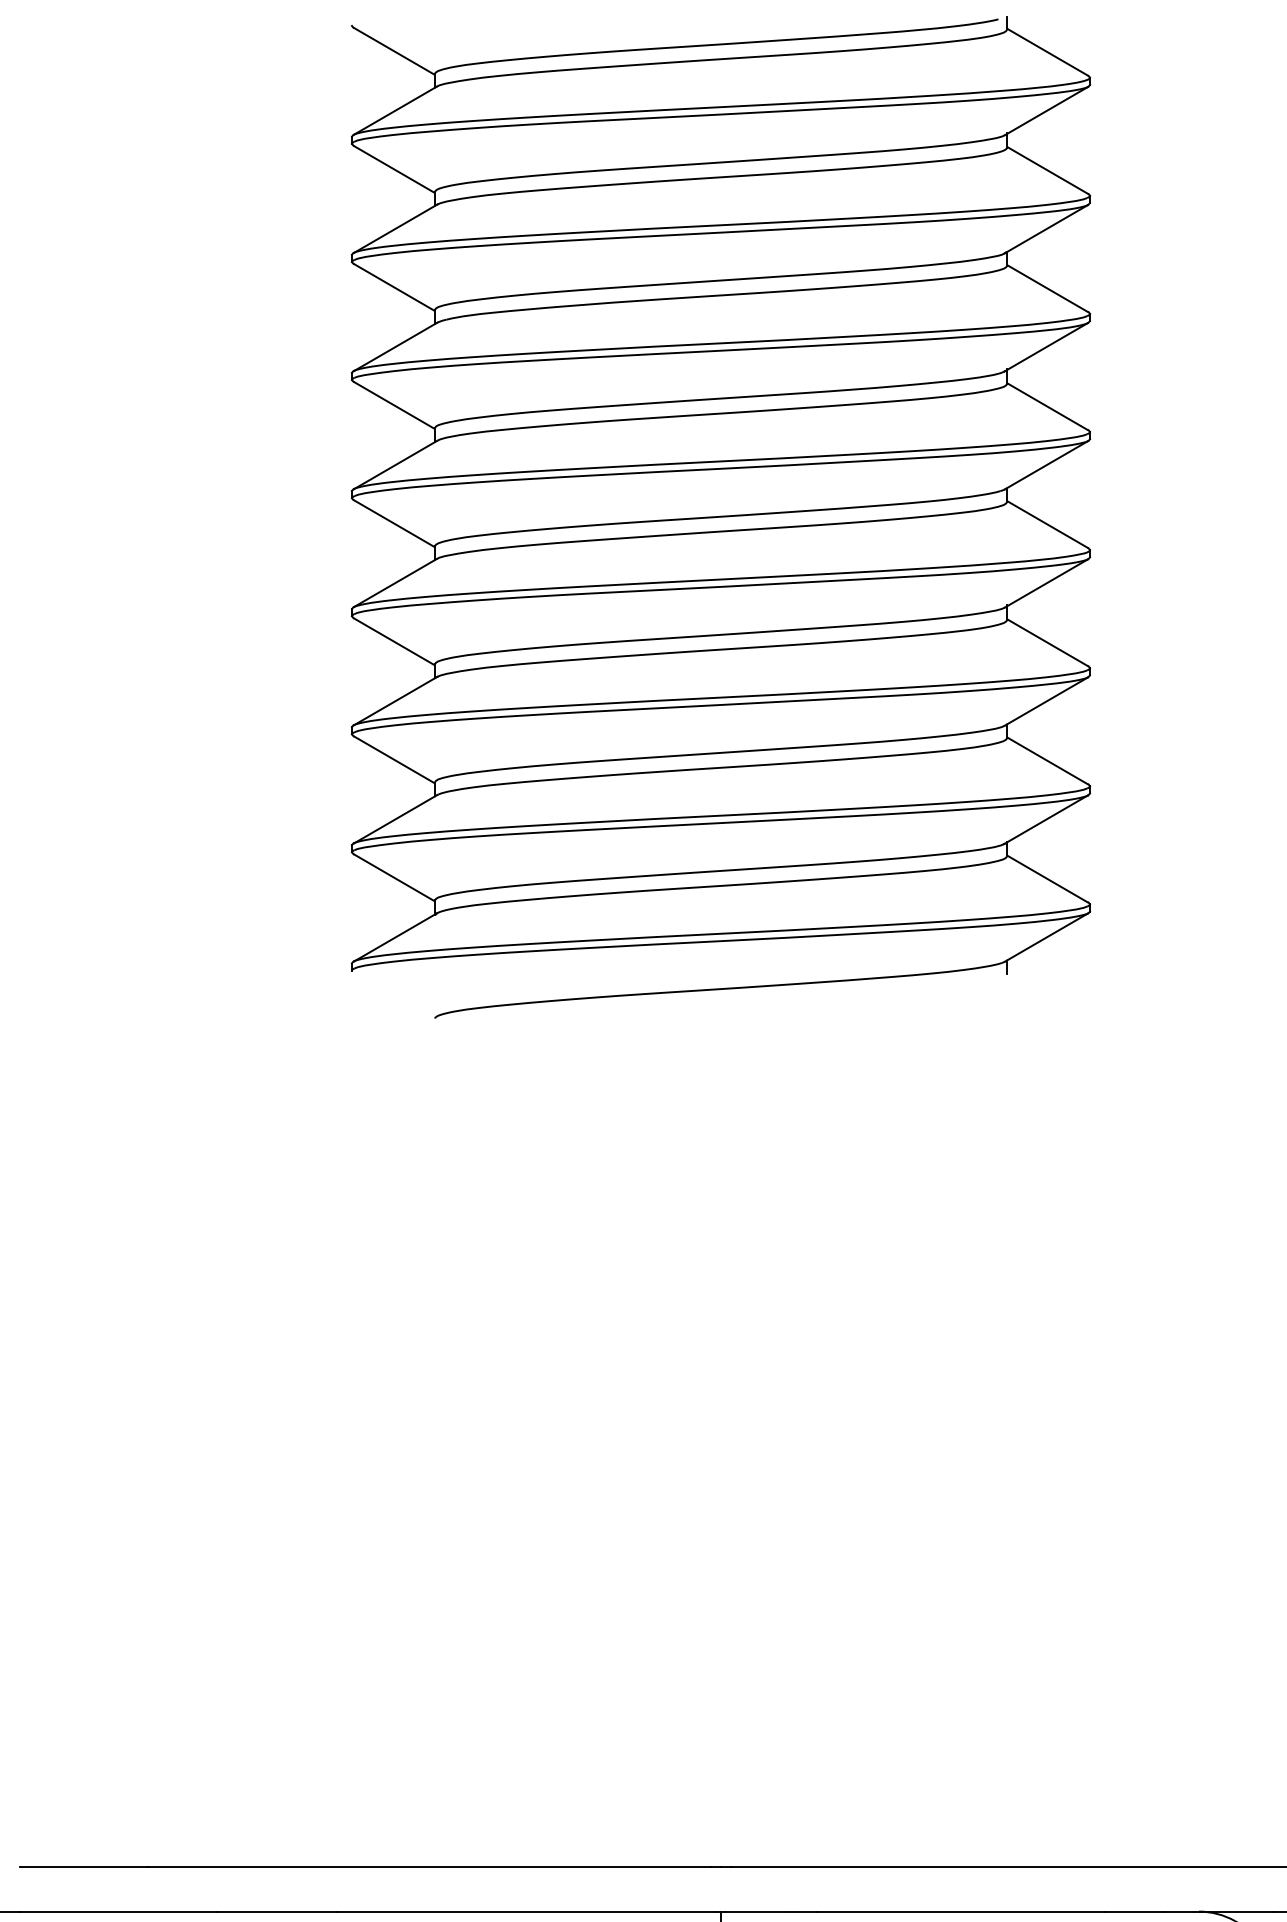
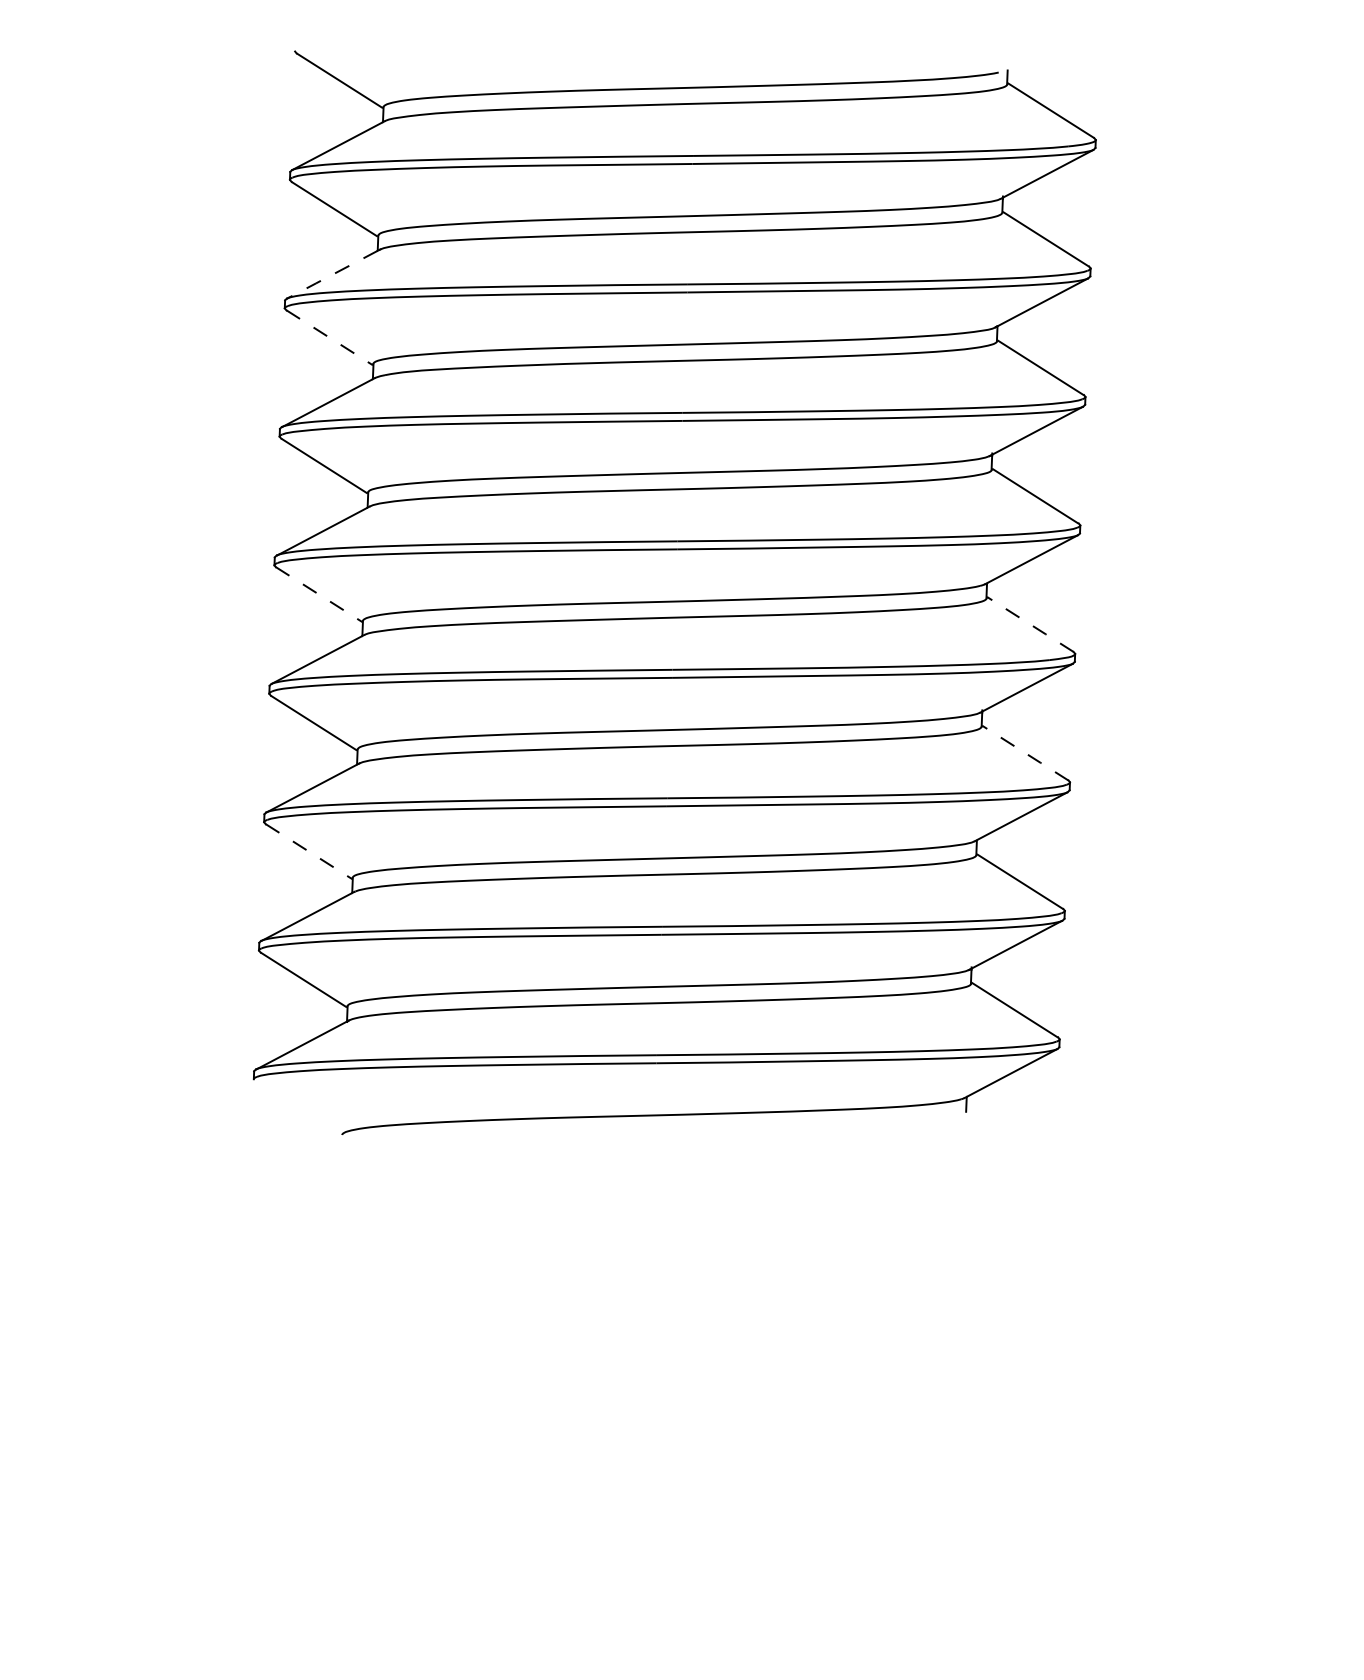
line: (394, 229) -> (332, 274), solid -> dashed
line: (394, 287) -> (329, 337), solid -> dashed
line: (394, 523) -> (319, 594), solid -> dashed
line: (1047, 524) -> (1030, 624), solid -> dashed
line: (1047, 642) -> (1024, 752), solid -> dashed
line: (394, 759) -> (309, 851), solid -> dashed

